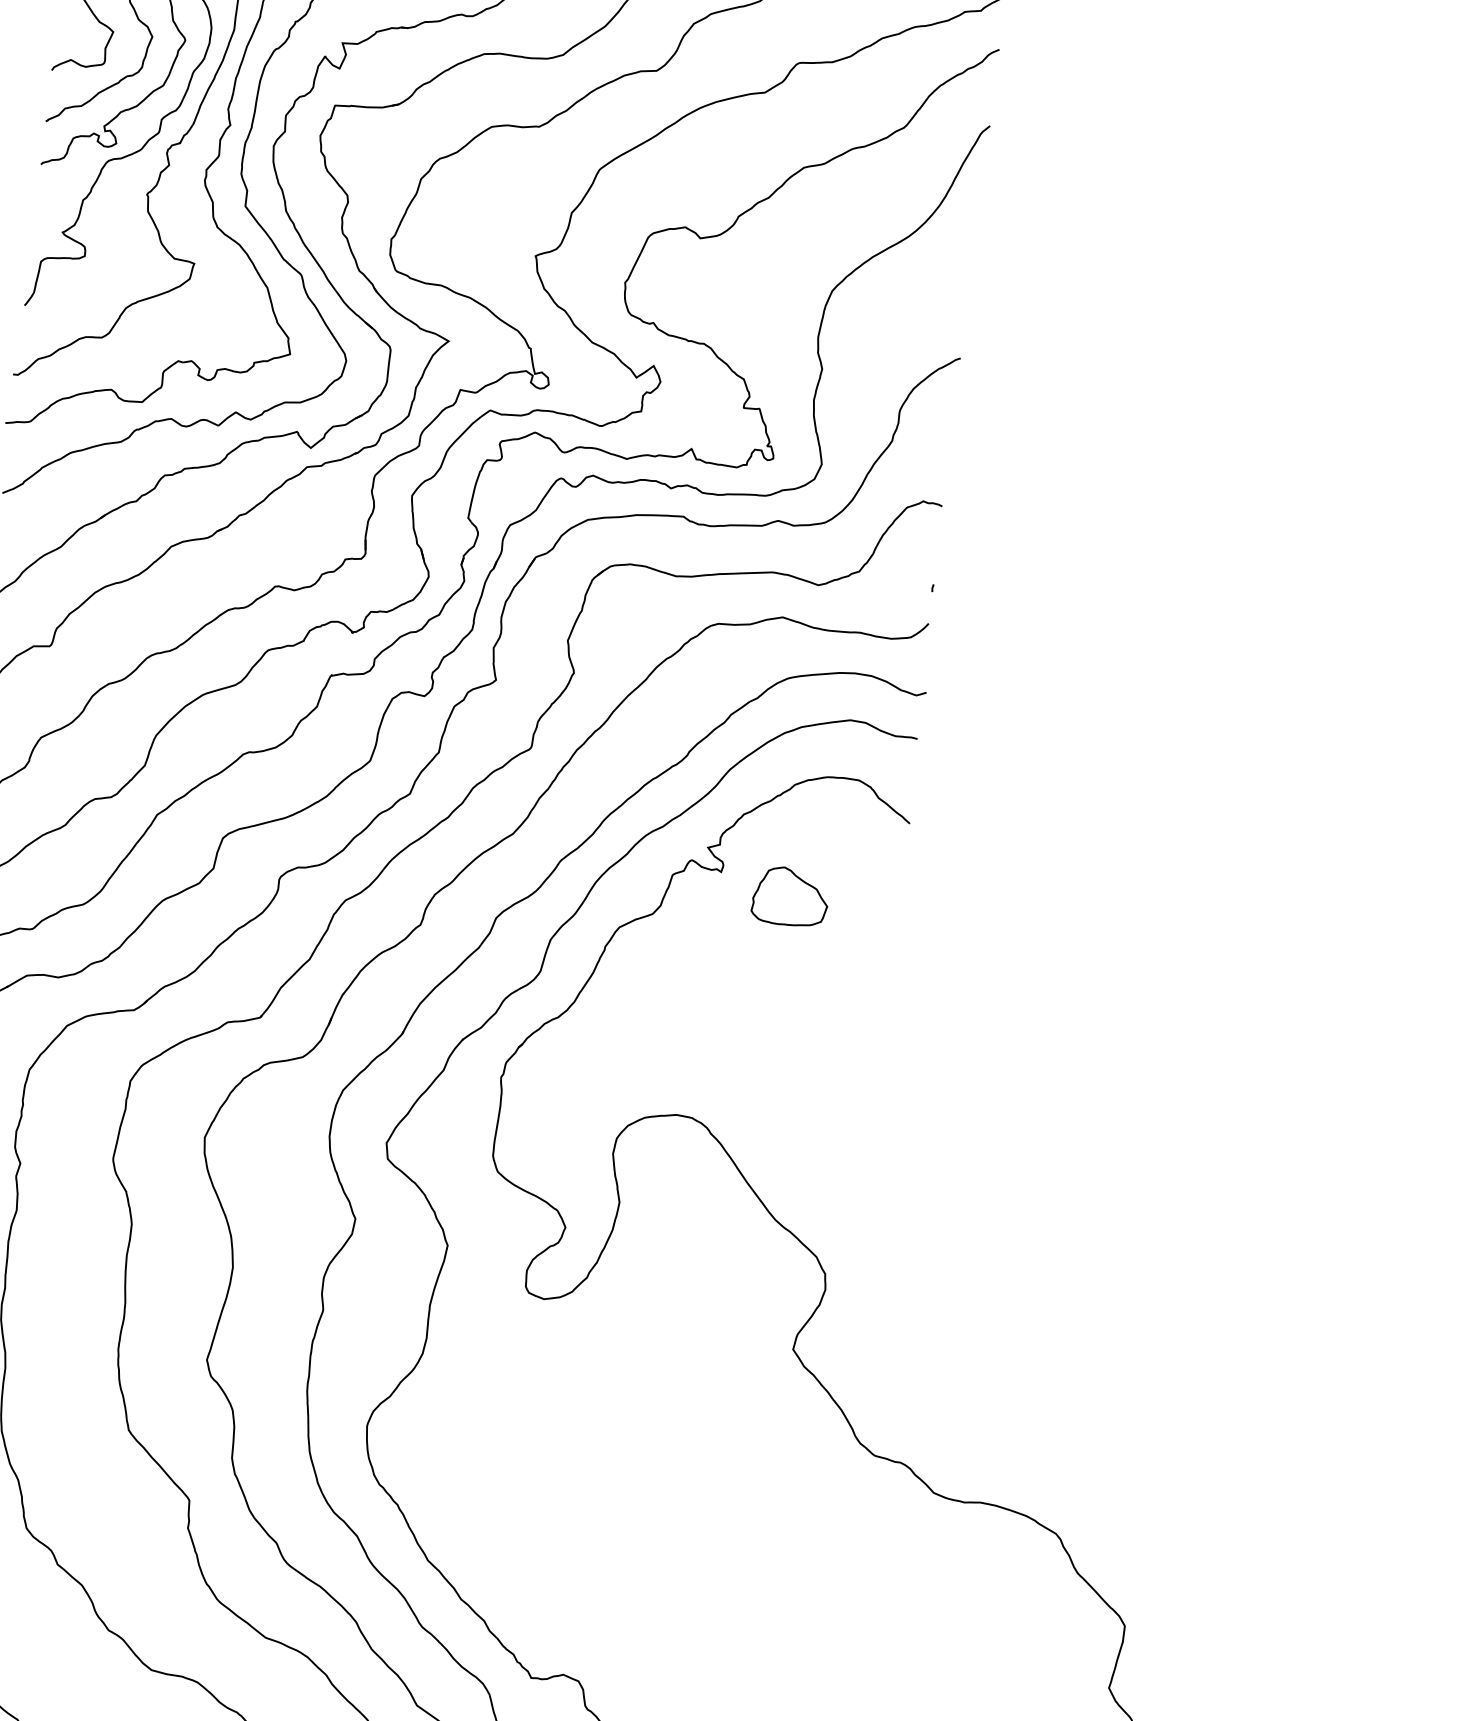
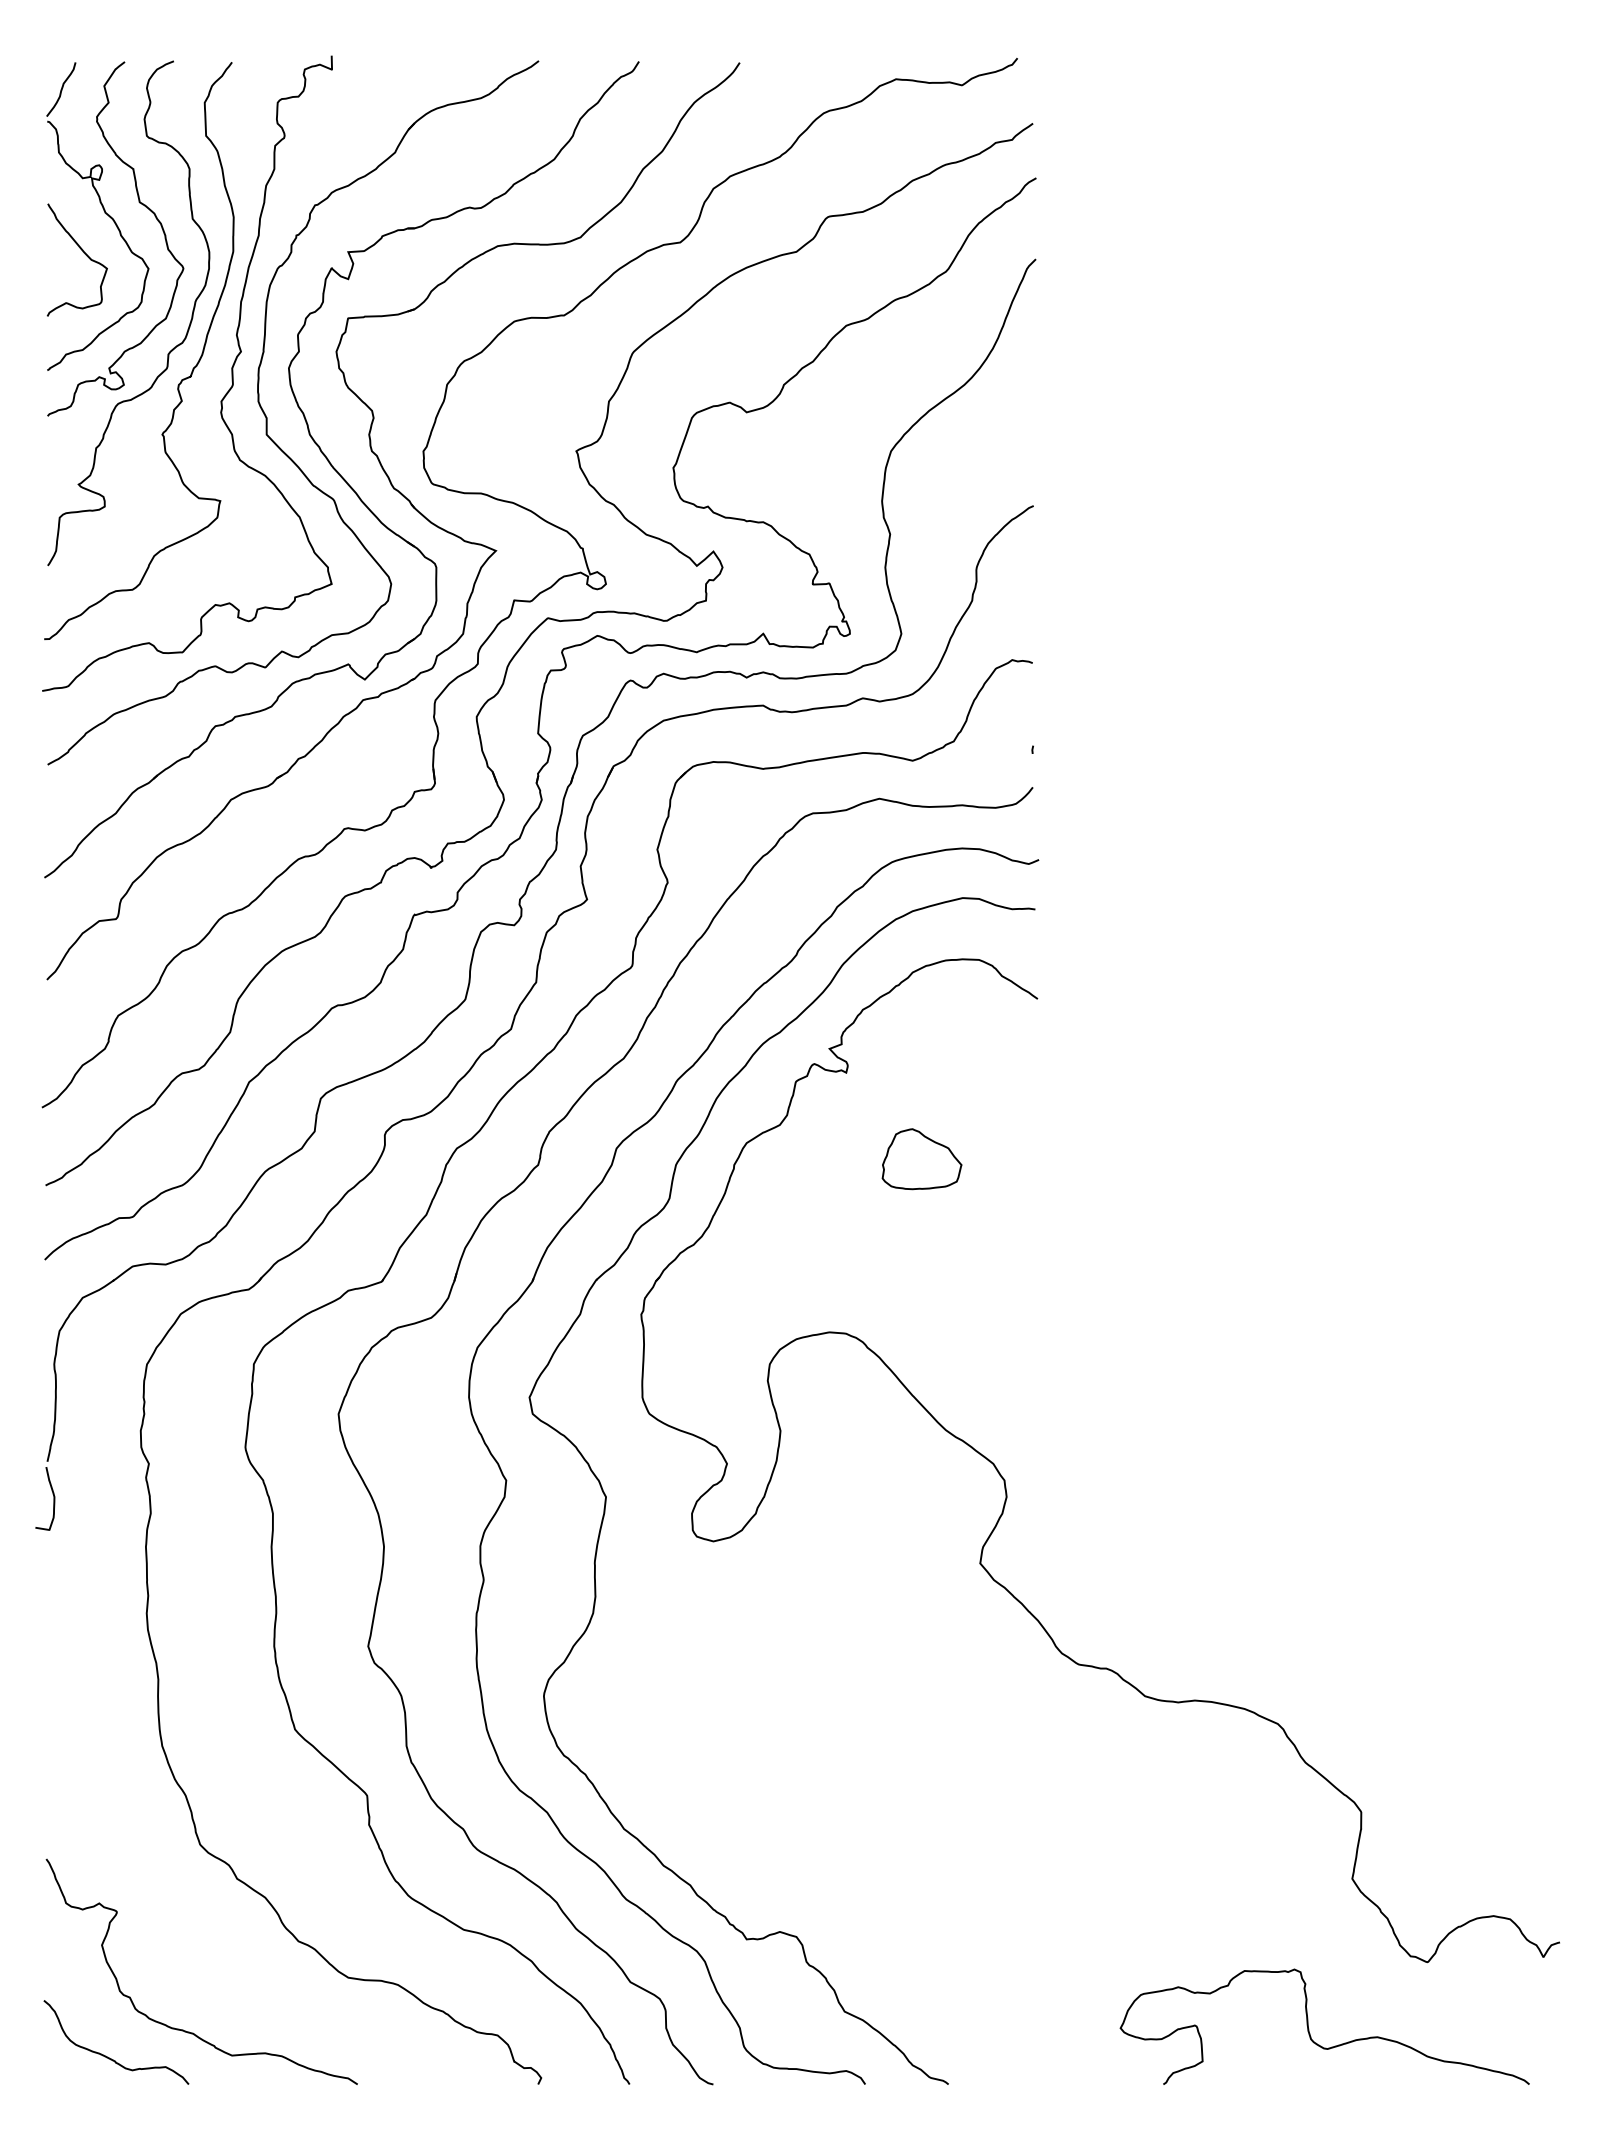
part: (790, 897) -> (921, 1159), moved

